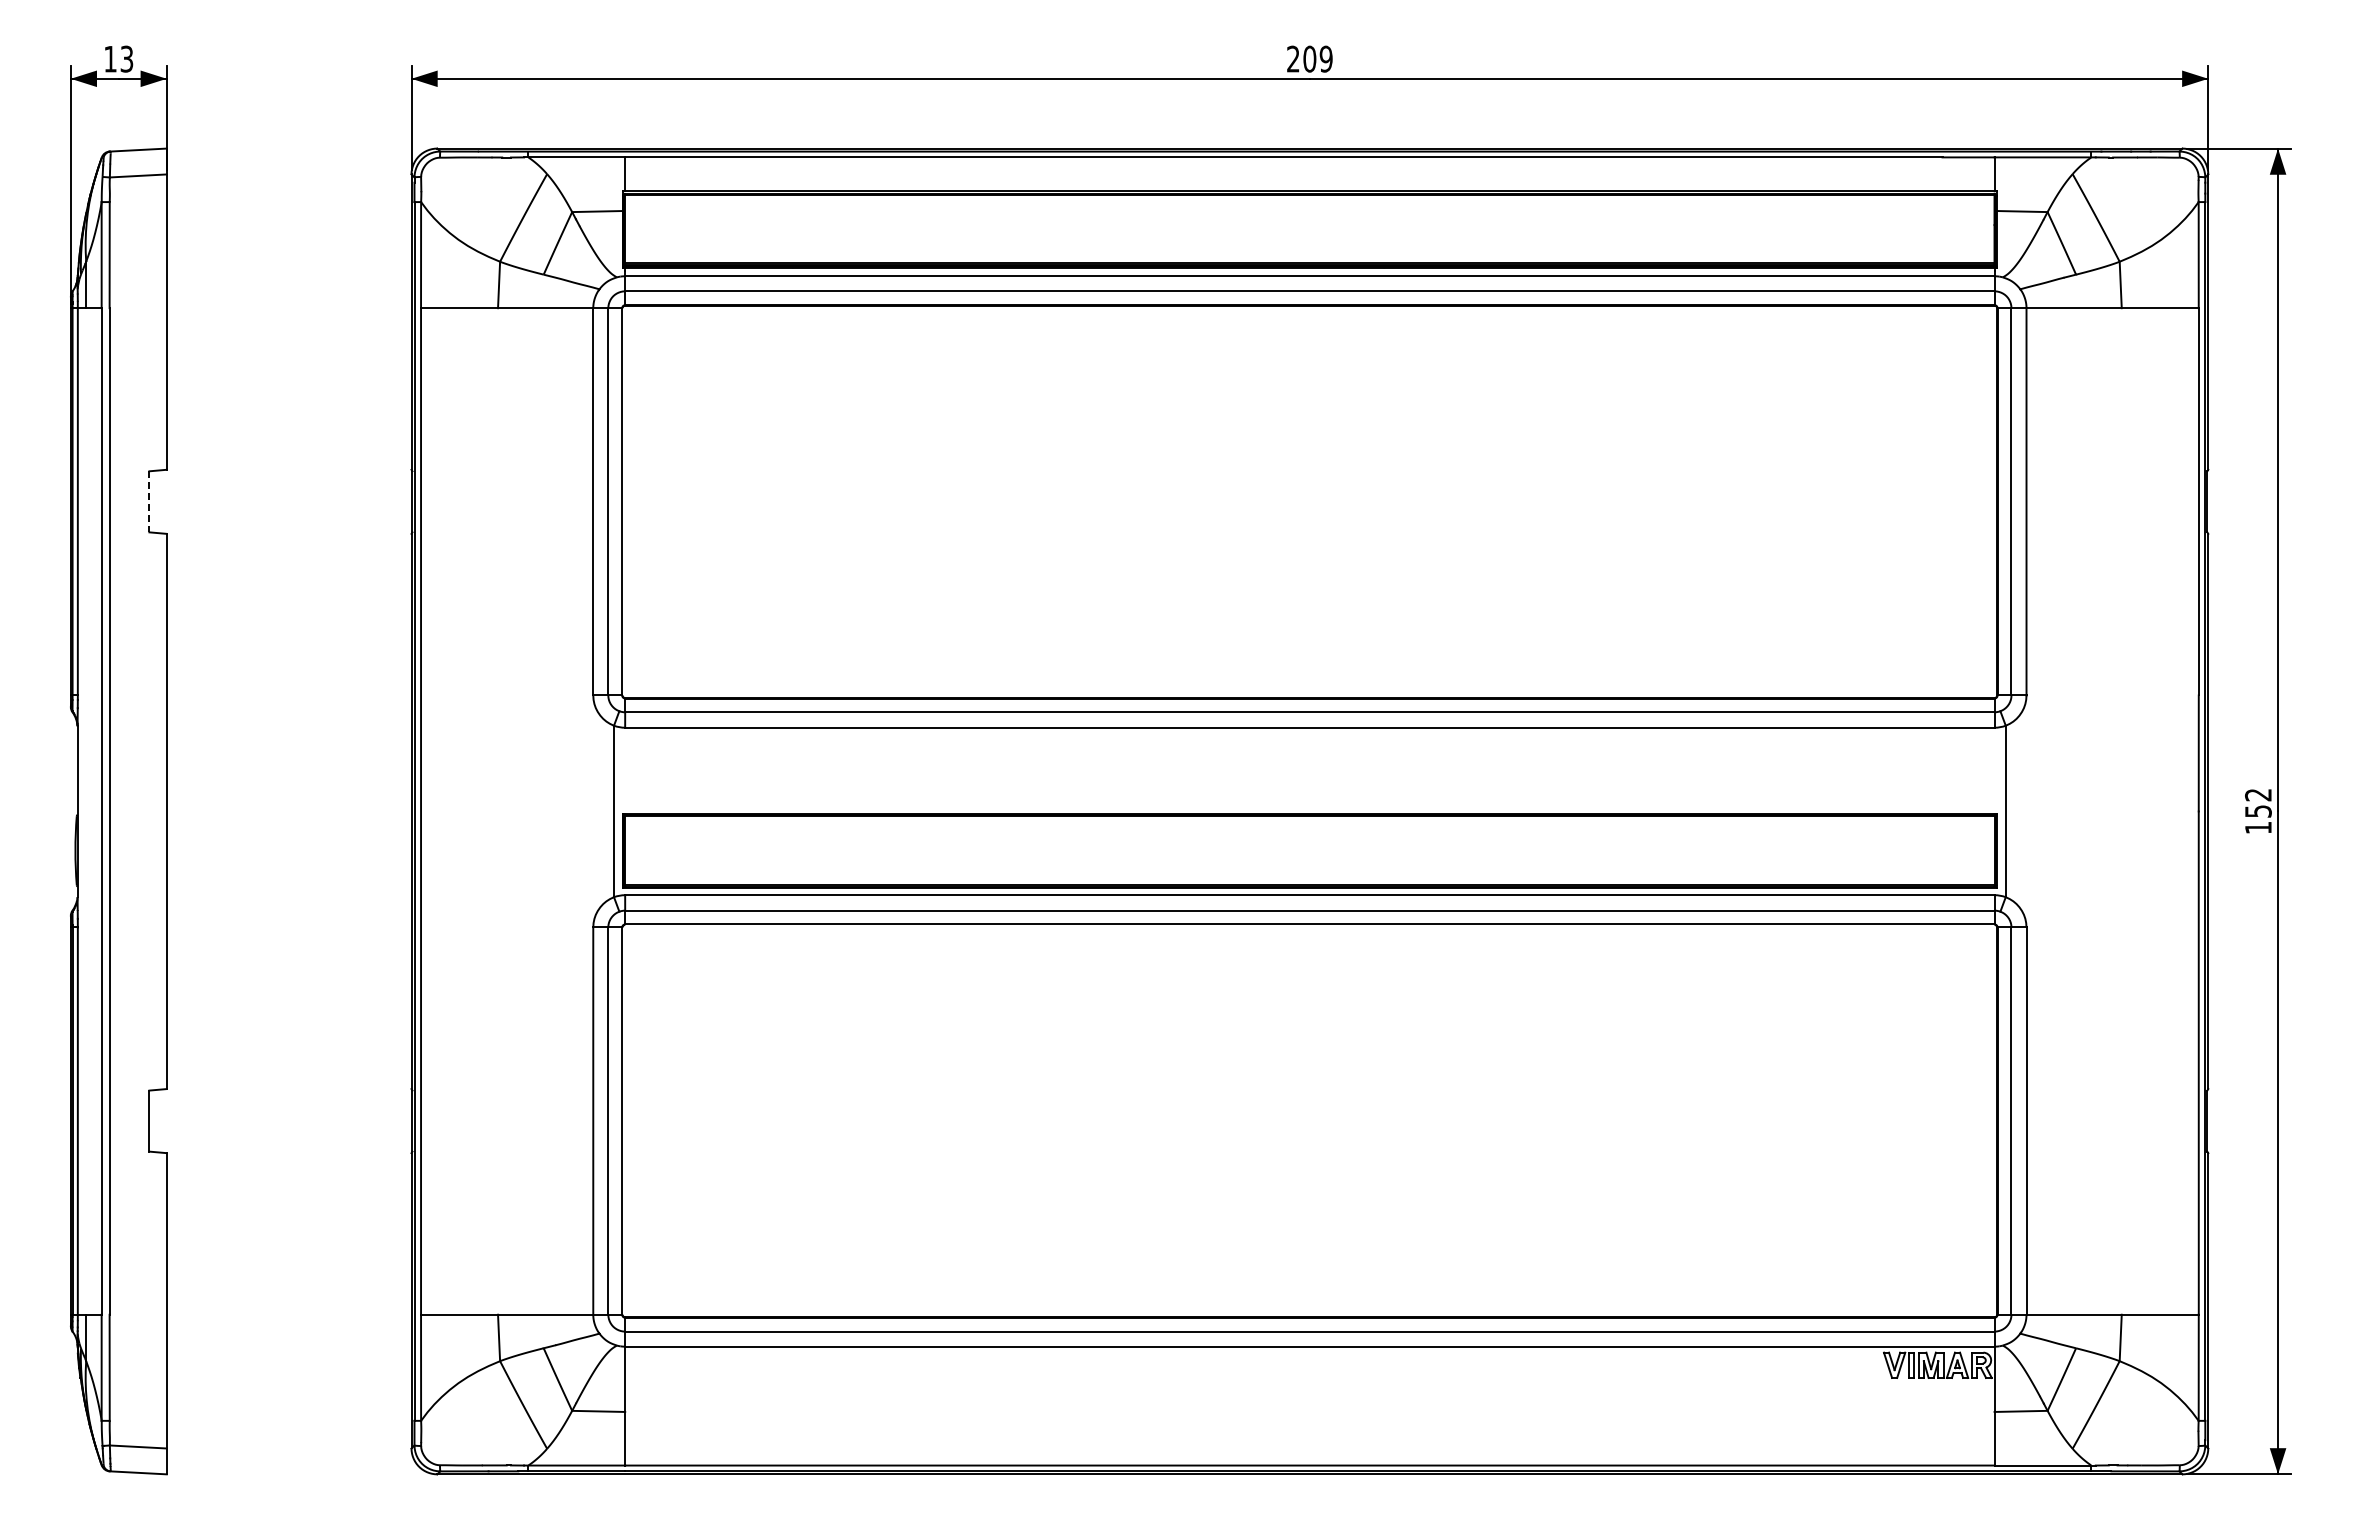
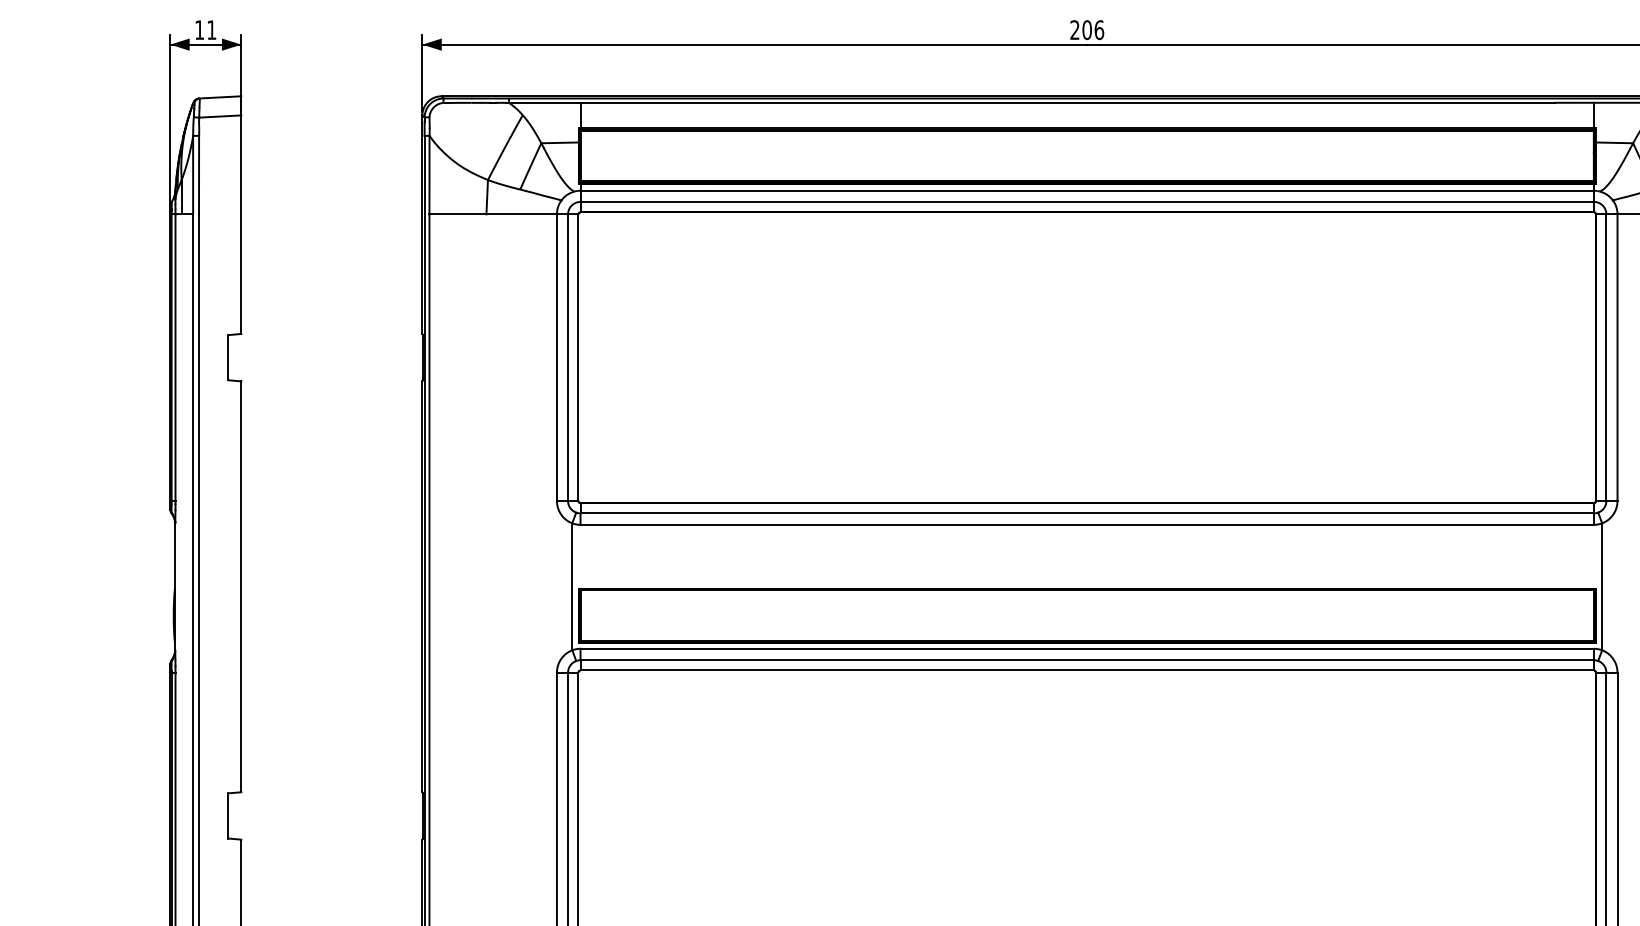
text: (126, 58) -> (211, 29), 13 -> 11
text: (1325, 58) -> (1098, 29), 209 -> 206
line: (149, 501) -> (228, 357), dashed -> solid

